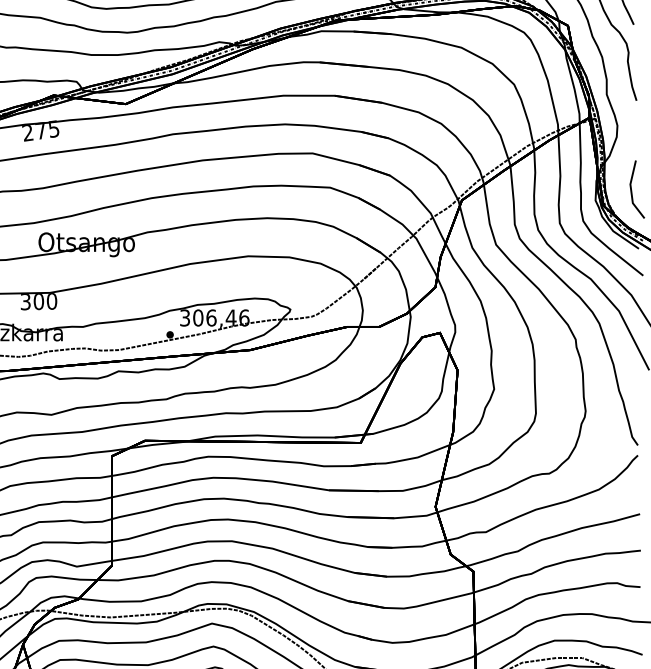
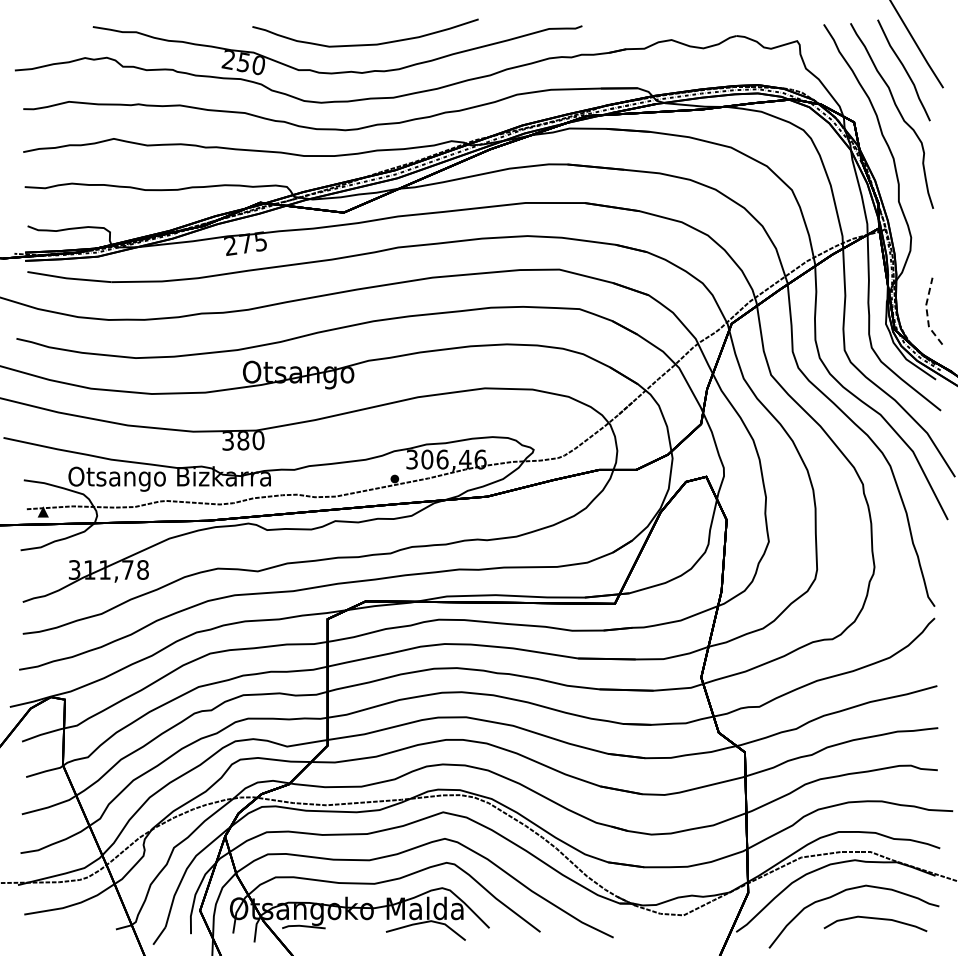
line: (631, 191) -> (927, 313), solid -> dashed
text: (39, 301) -> (243, 440), 300 -> 380

